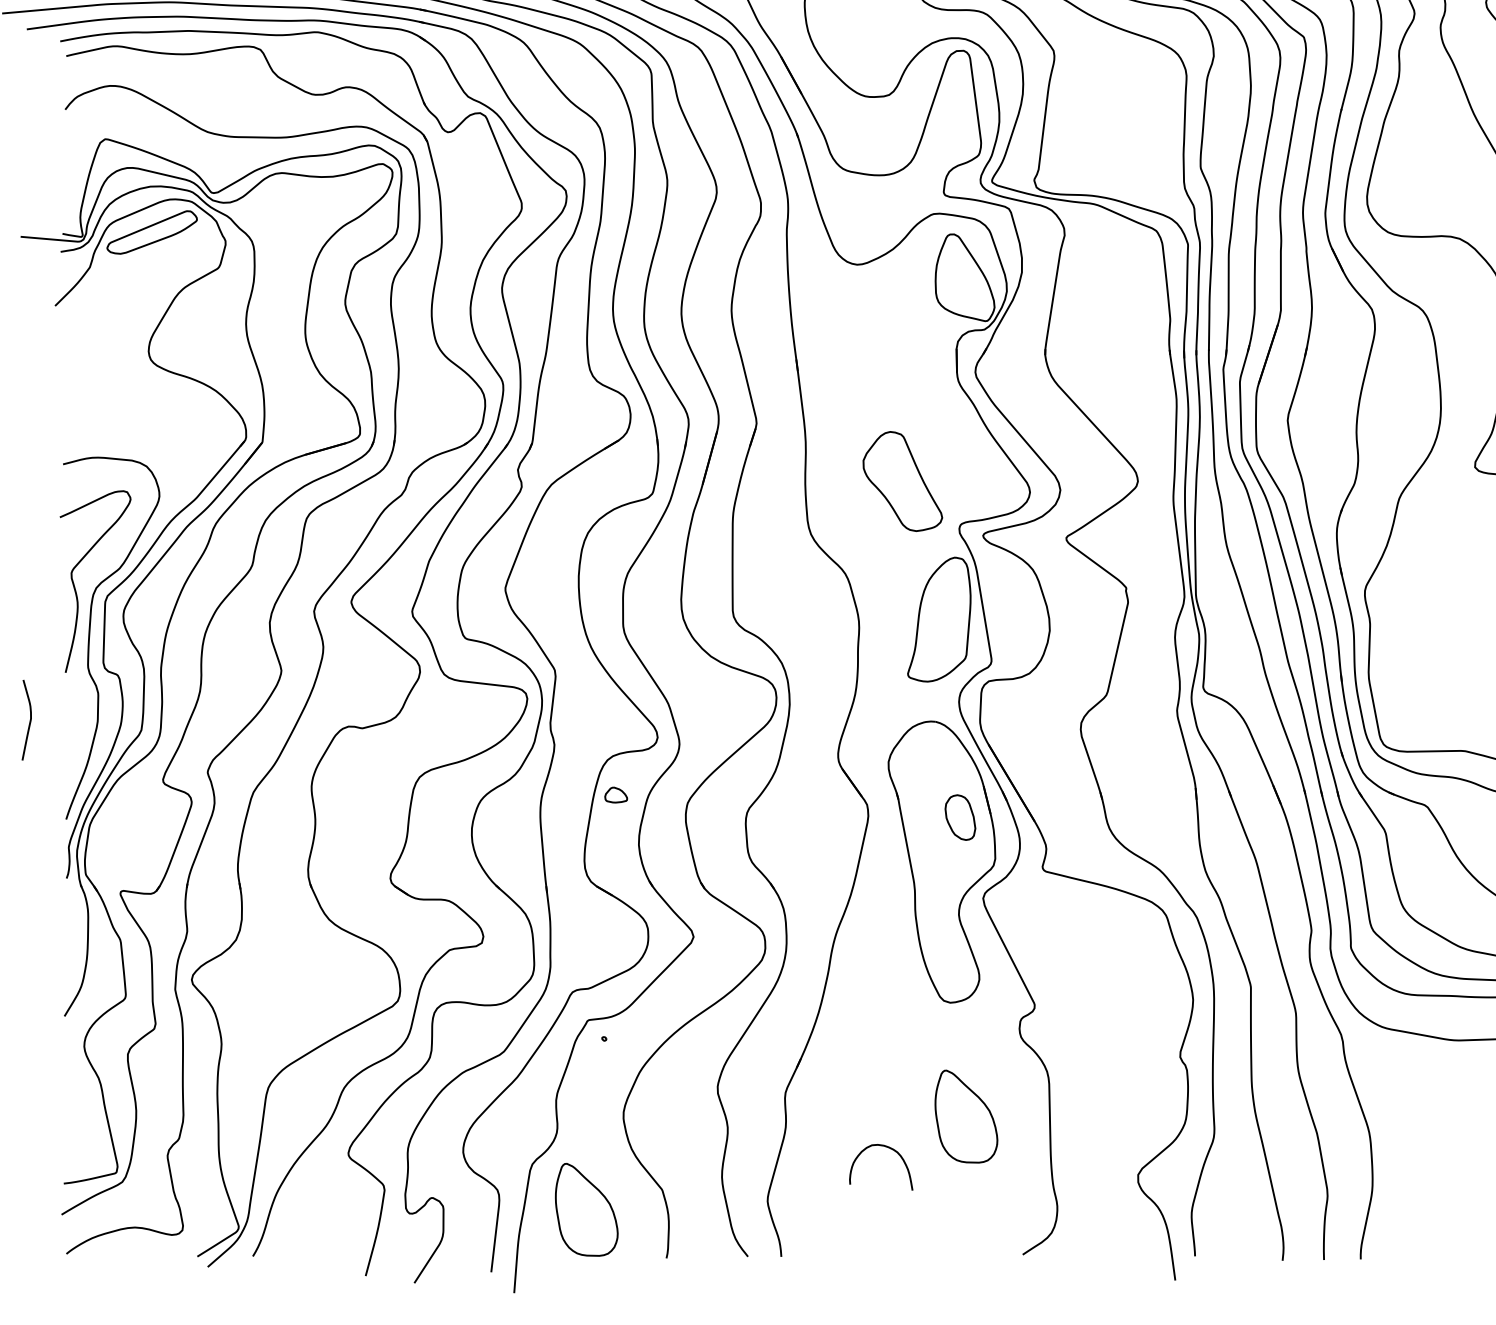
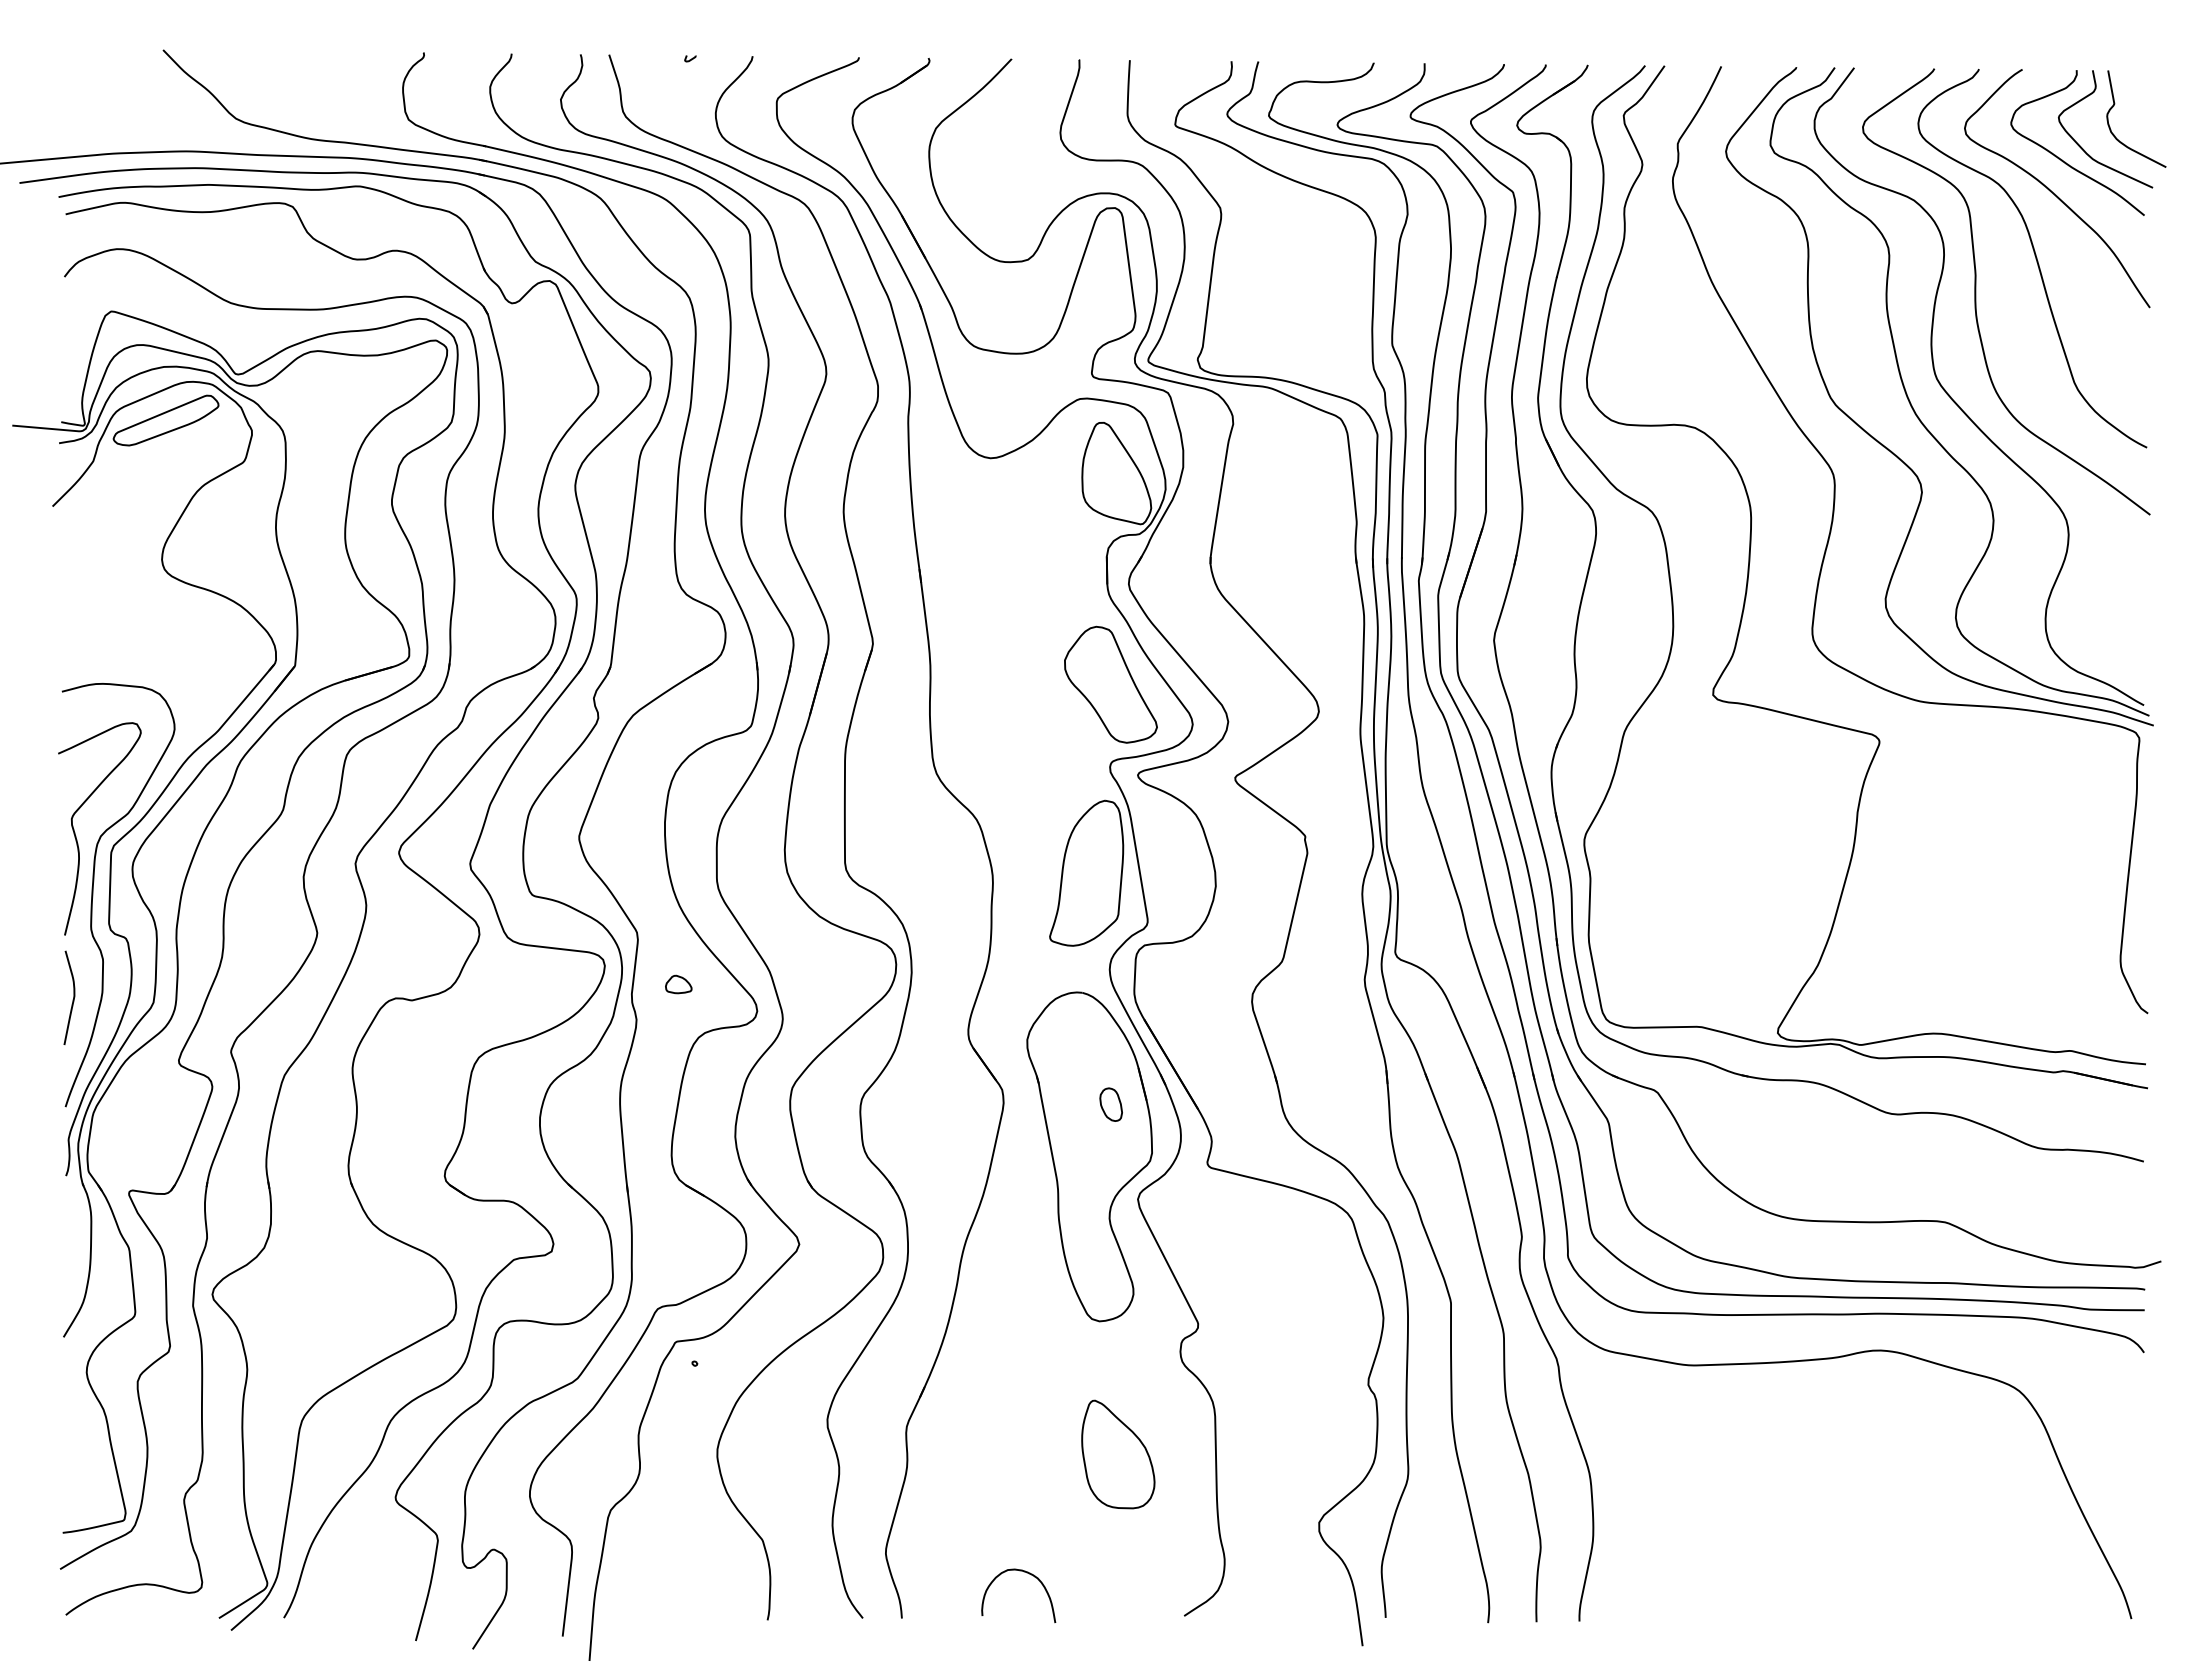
part: (902, 481) -> (1110, 684), moved
curve: (29, 721) -> (72, 999), moved
part: (615, 795) -> (678, 984), moved
part: (959, 817) -> (1110, 1104), size x0.62
curve: (887, 1148) -> (1026, 1573), moved
part: (586, 1209) -> (674, 1563), removed

